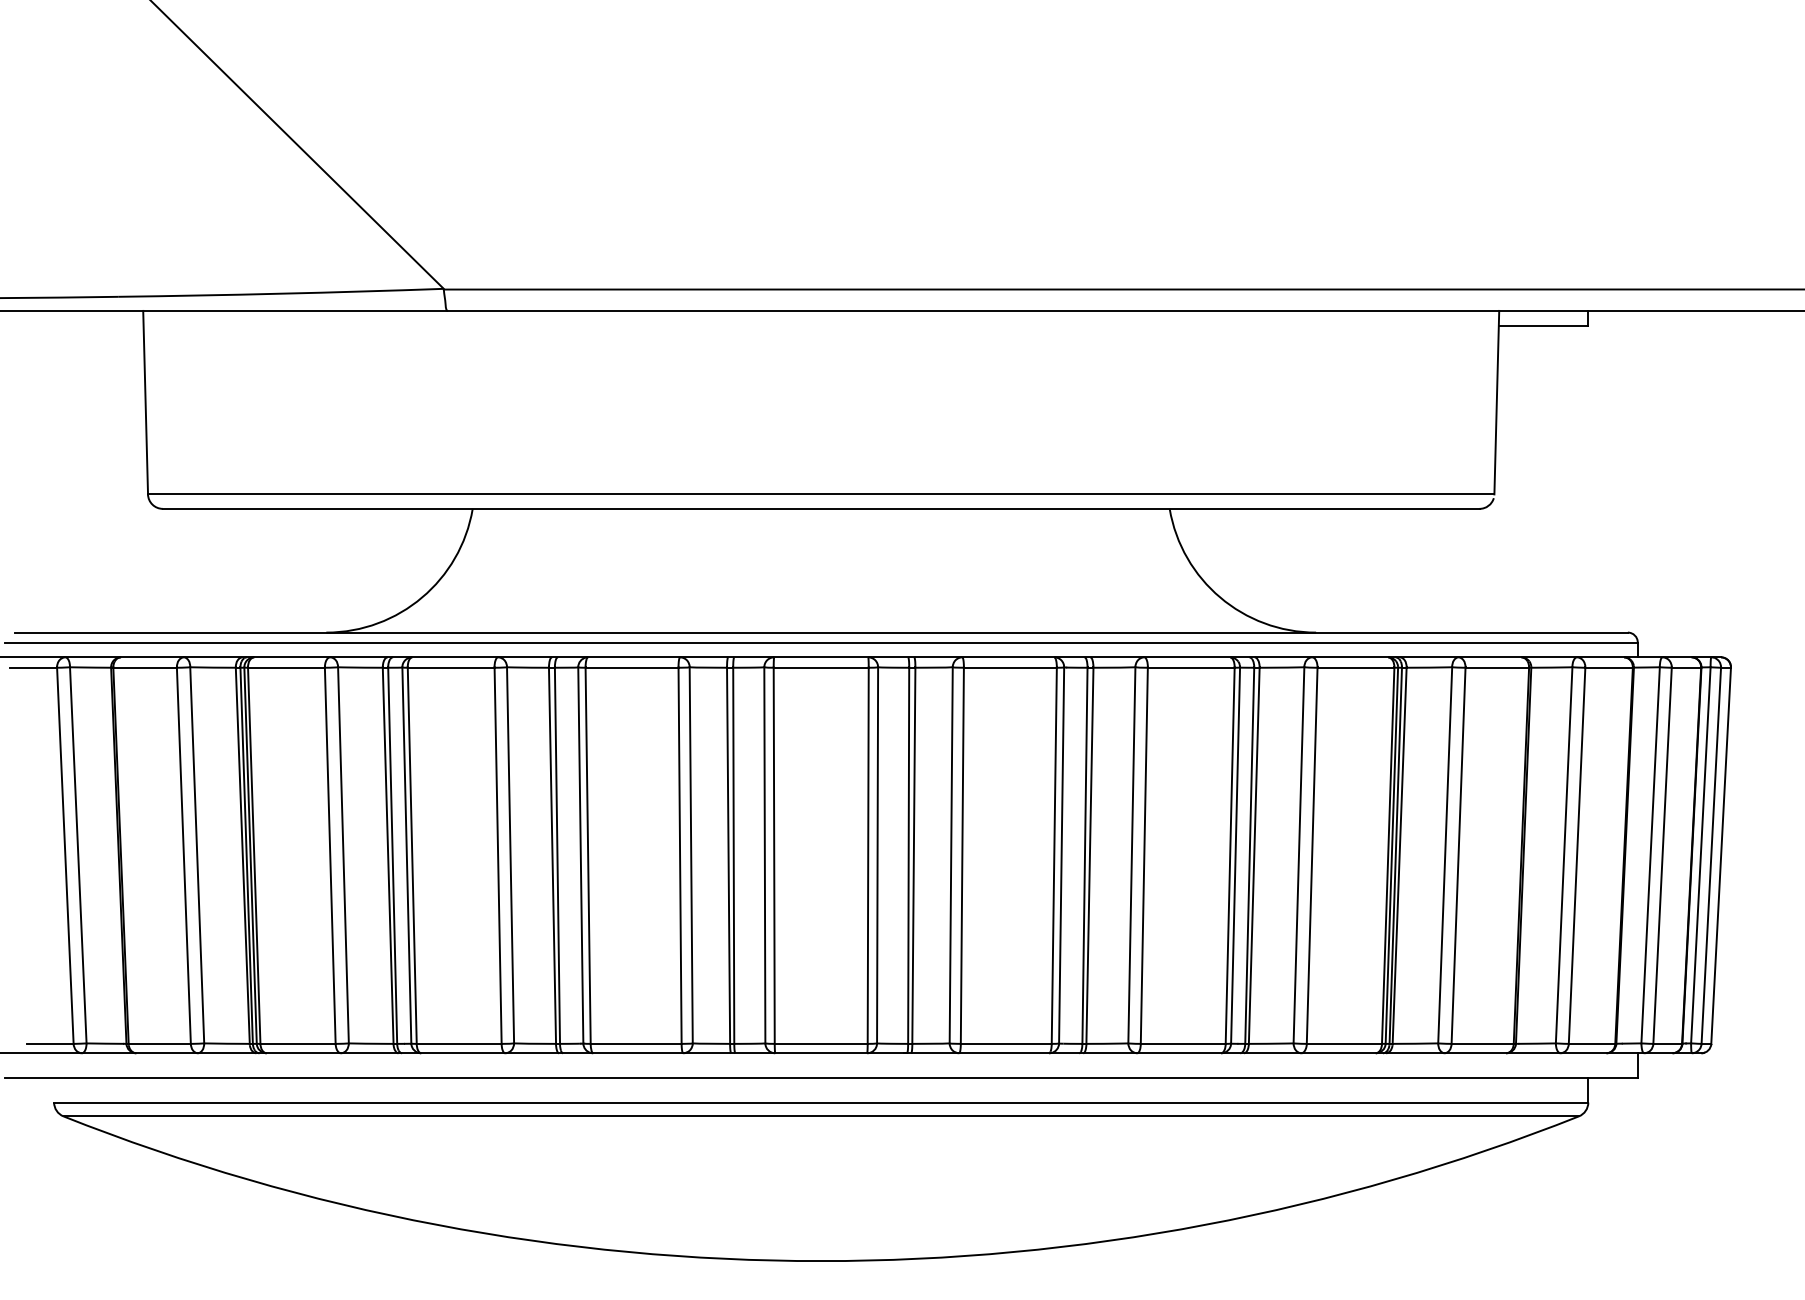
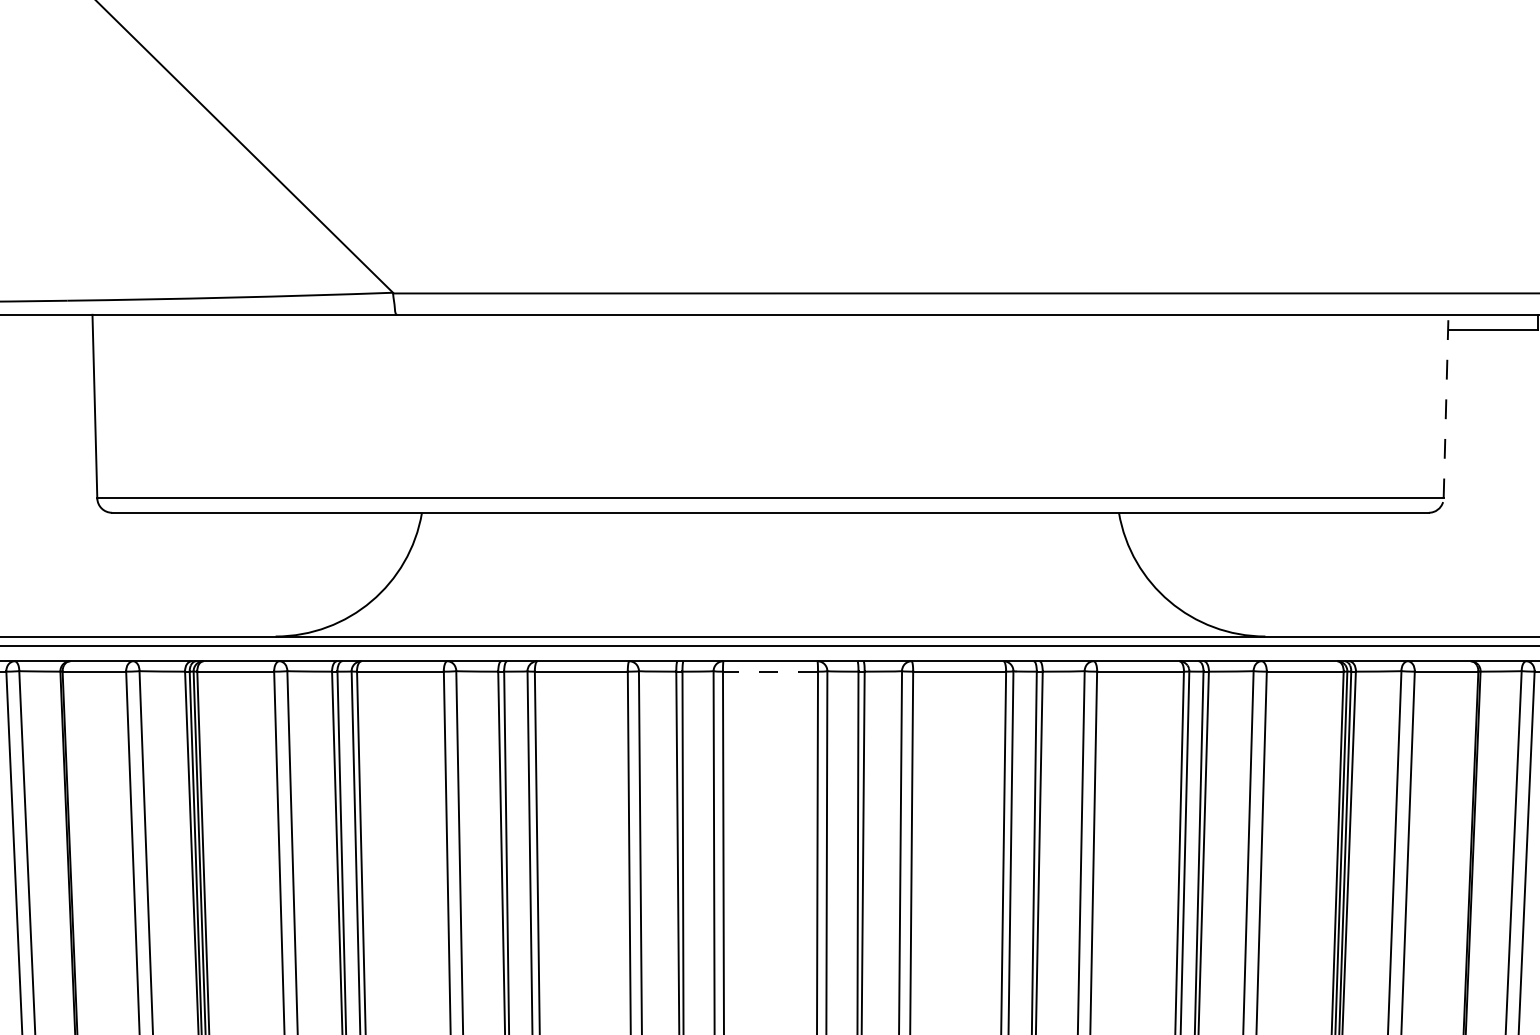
line: (1496, 402) -> (1445, 406), solid -> dashed
line: (821, 667) -> (770, 671), solid -> dashed

